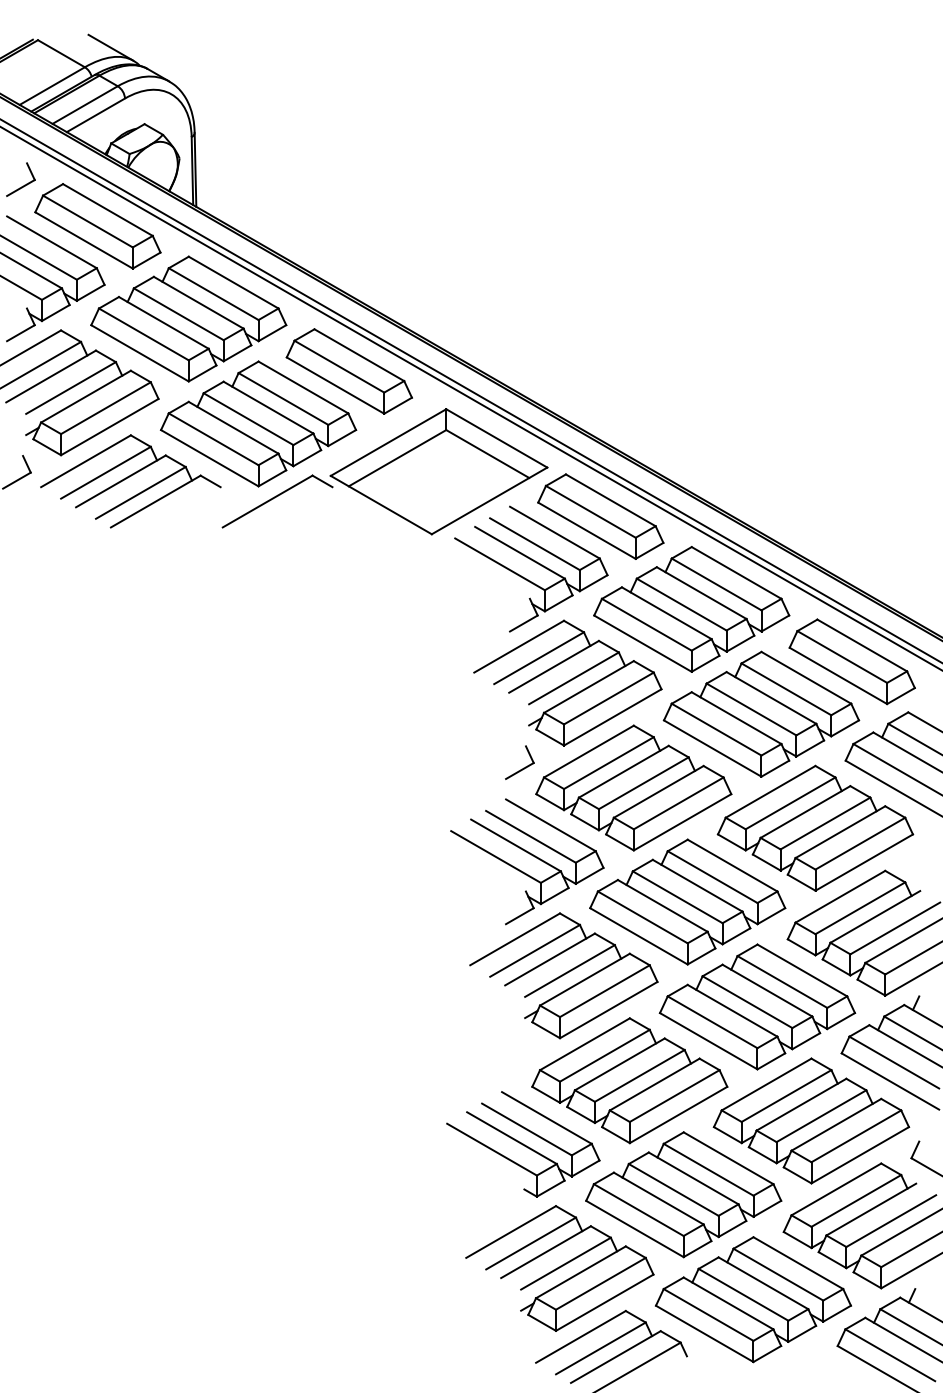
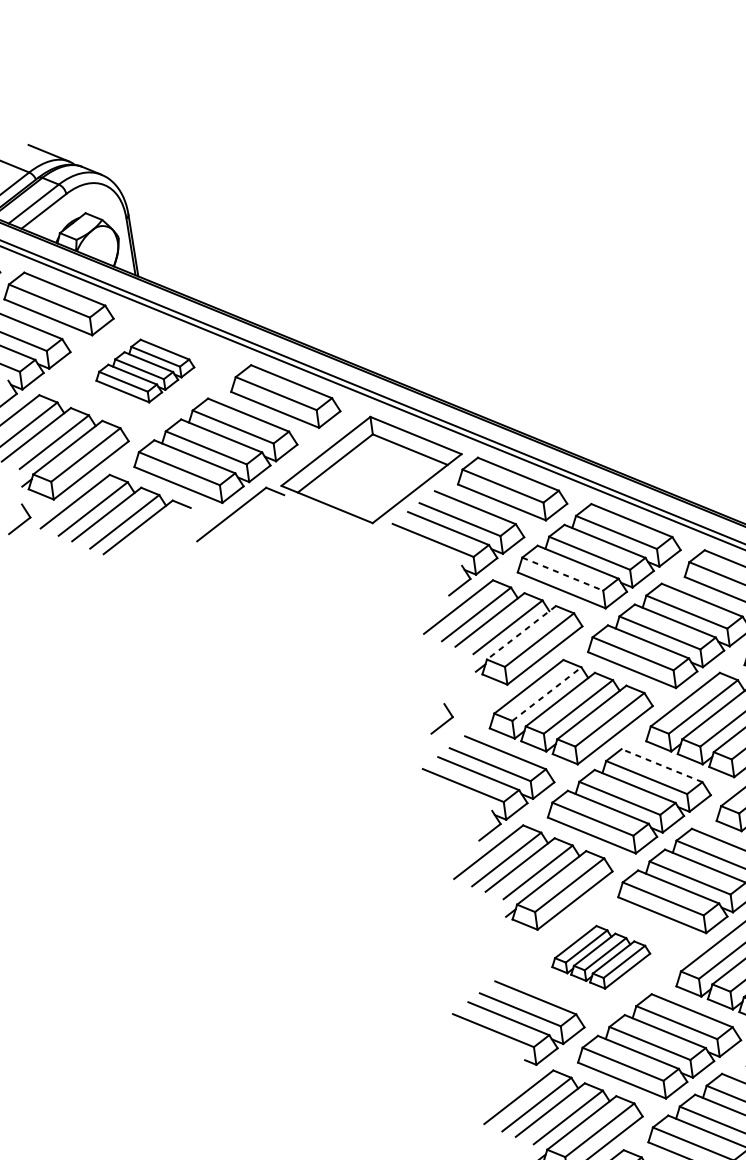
part: (188, 318) -> (144, 370), size x0.6
line: (646, 624) -> (562, 573), solid -> dashed
line: (588, 687) -> (521, 633), solid -> dashed
line: (608, 763) -> (546, 694), solid -> dashed
part: (523, 767) -> (444, 722), moved
line: (732, 865) -> (661, 765), solid -> dashed
part: (629, 1080) -> (600, 957), size x0.6

